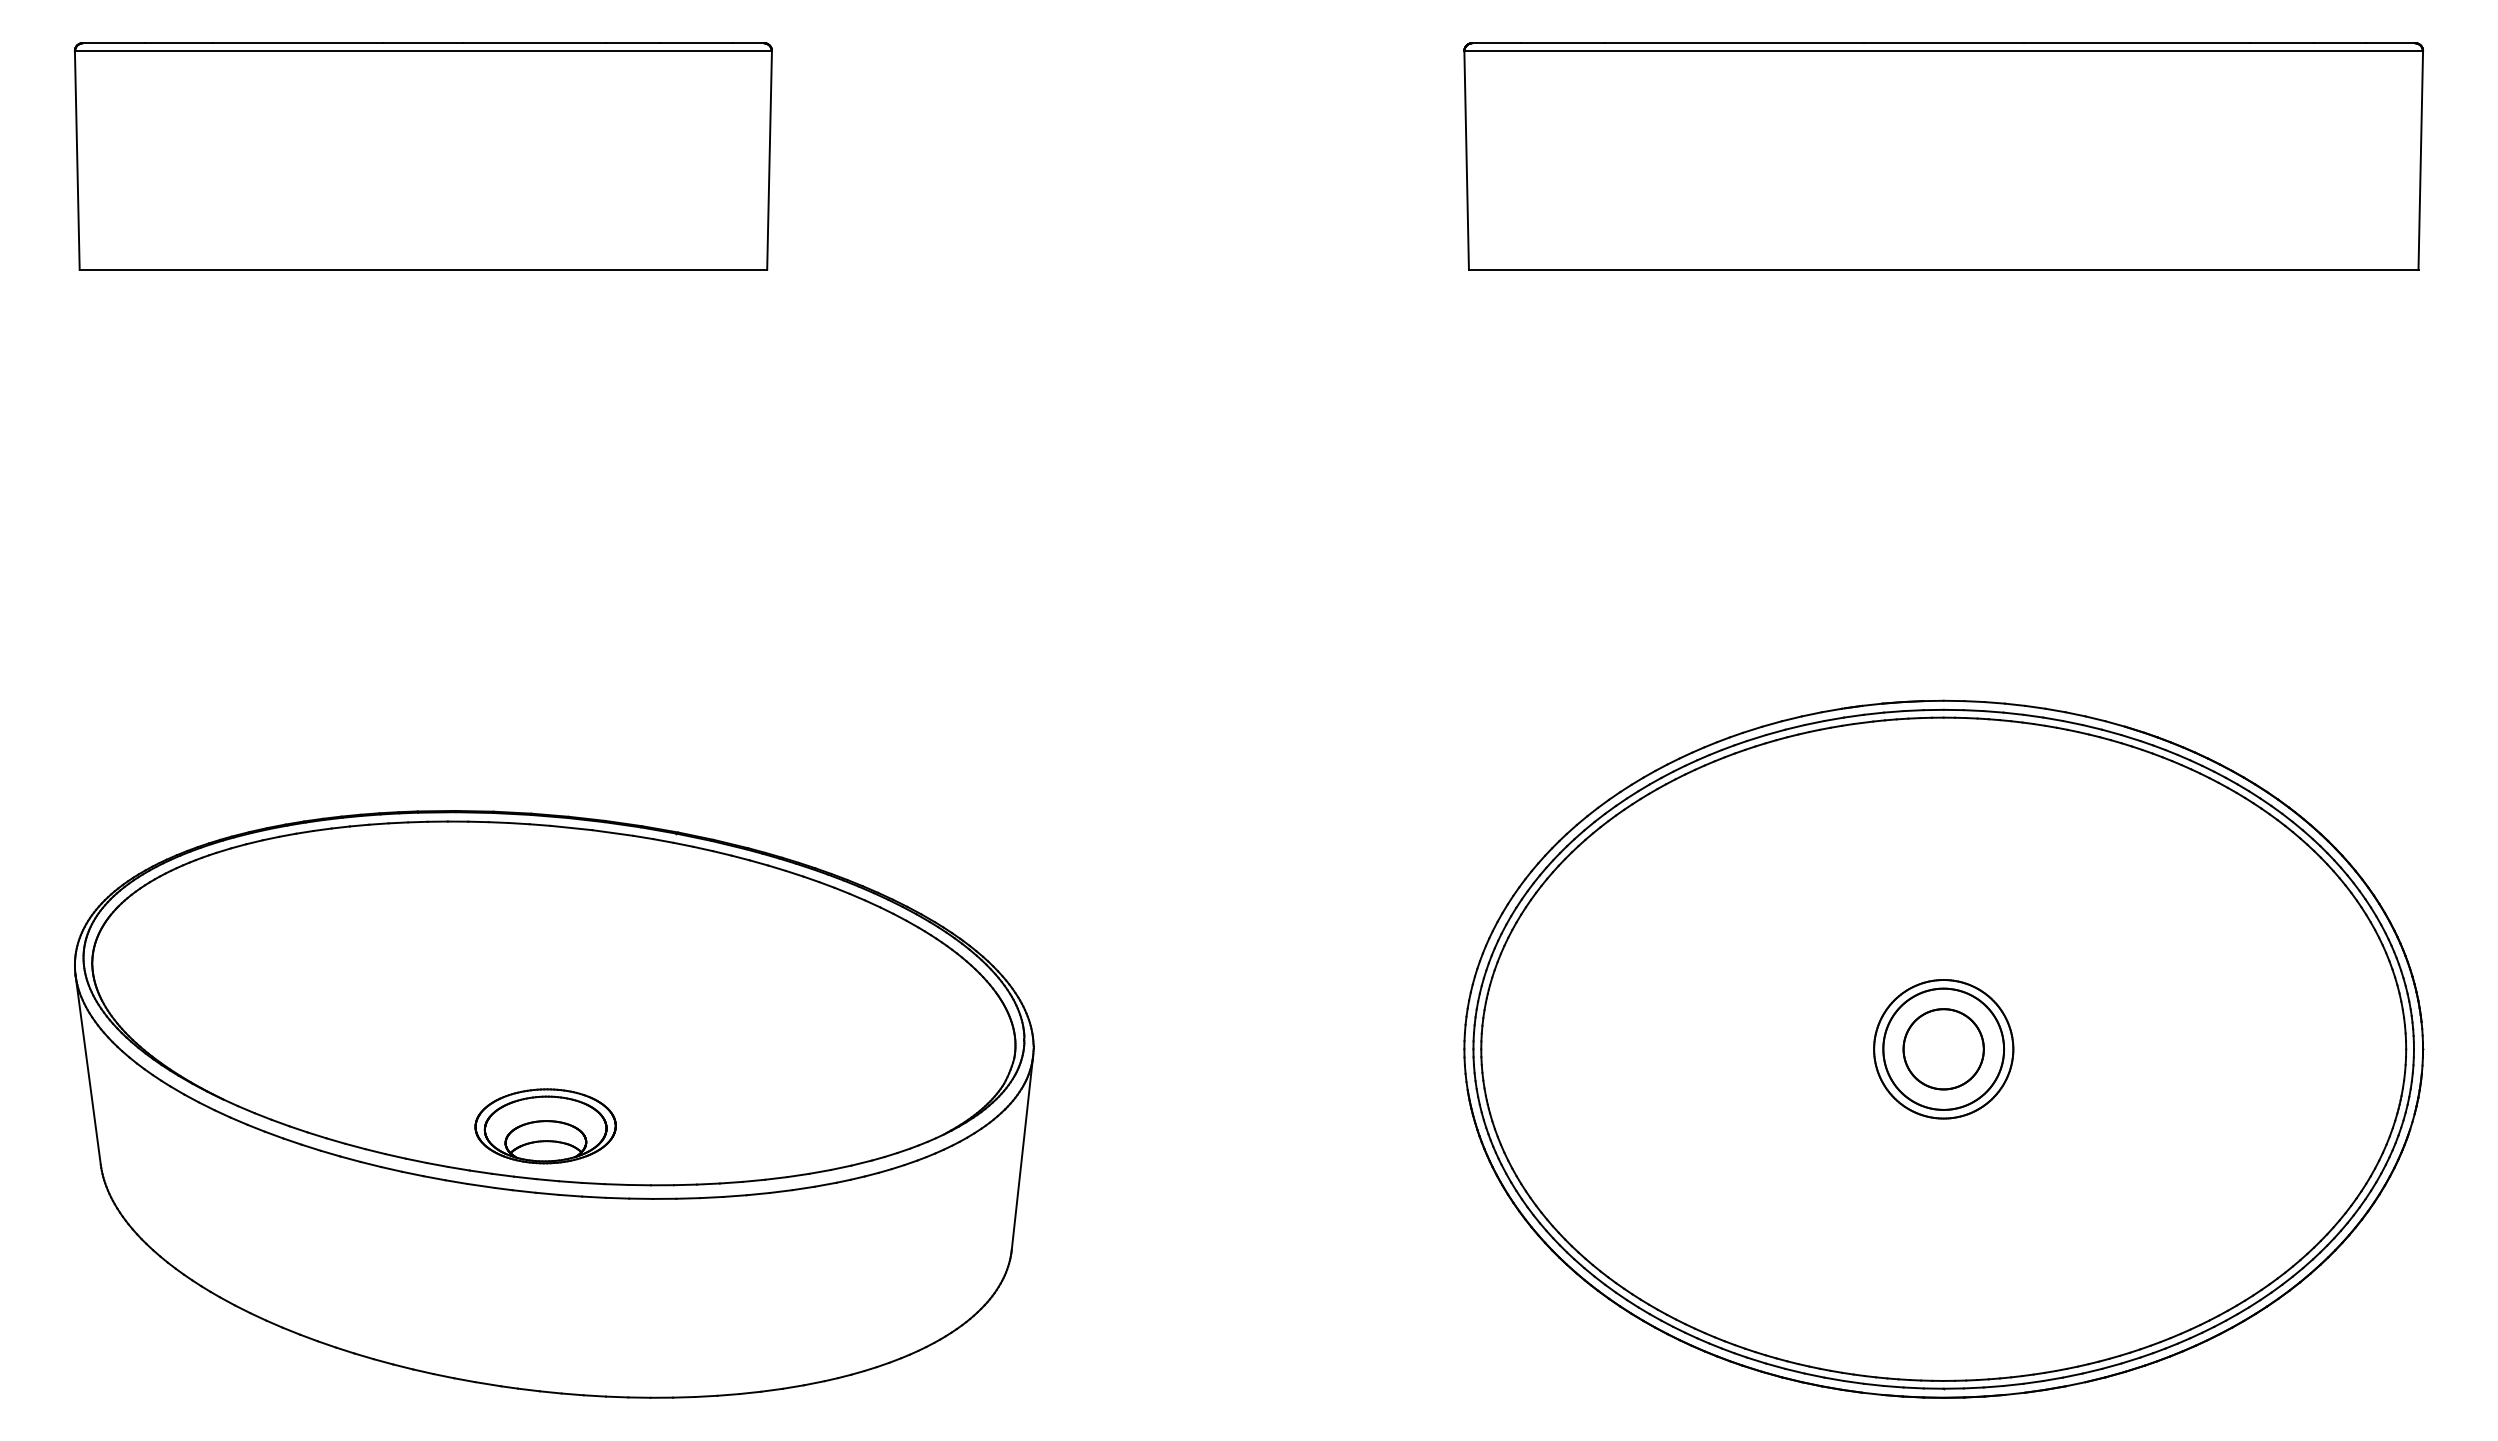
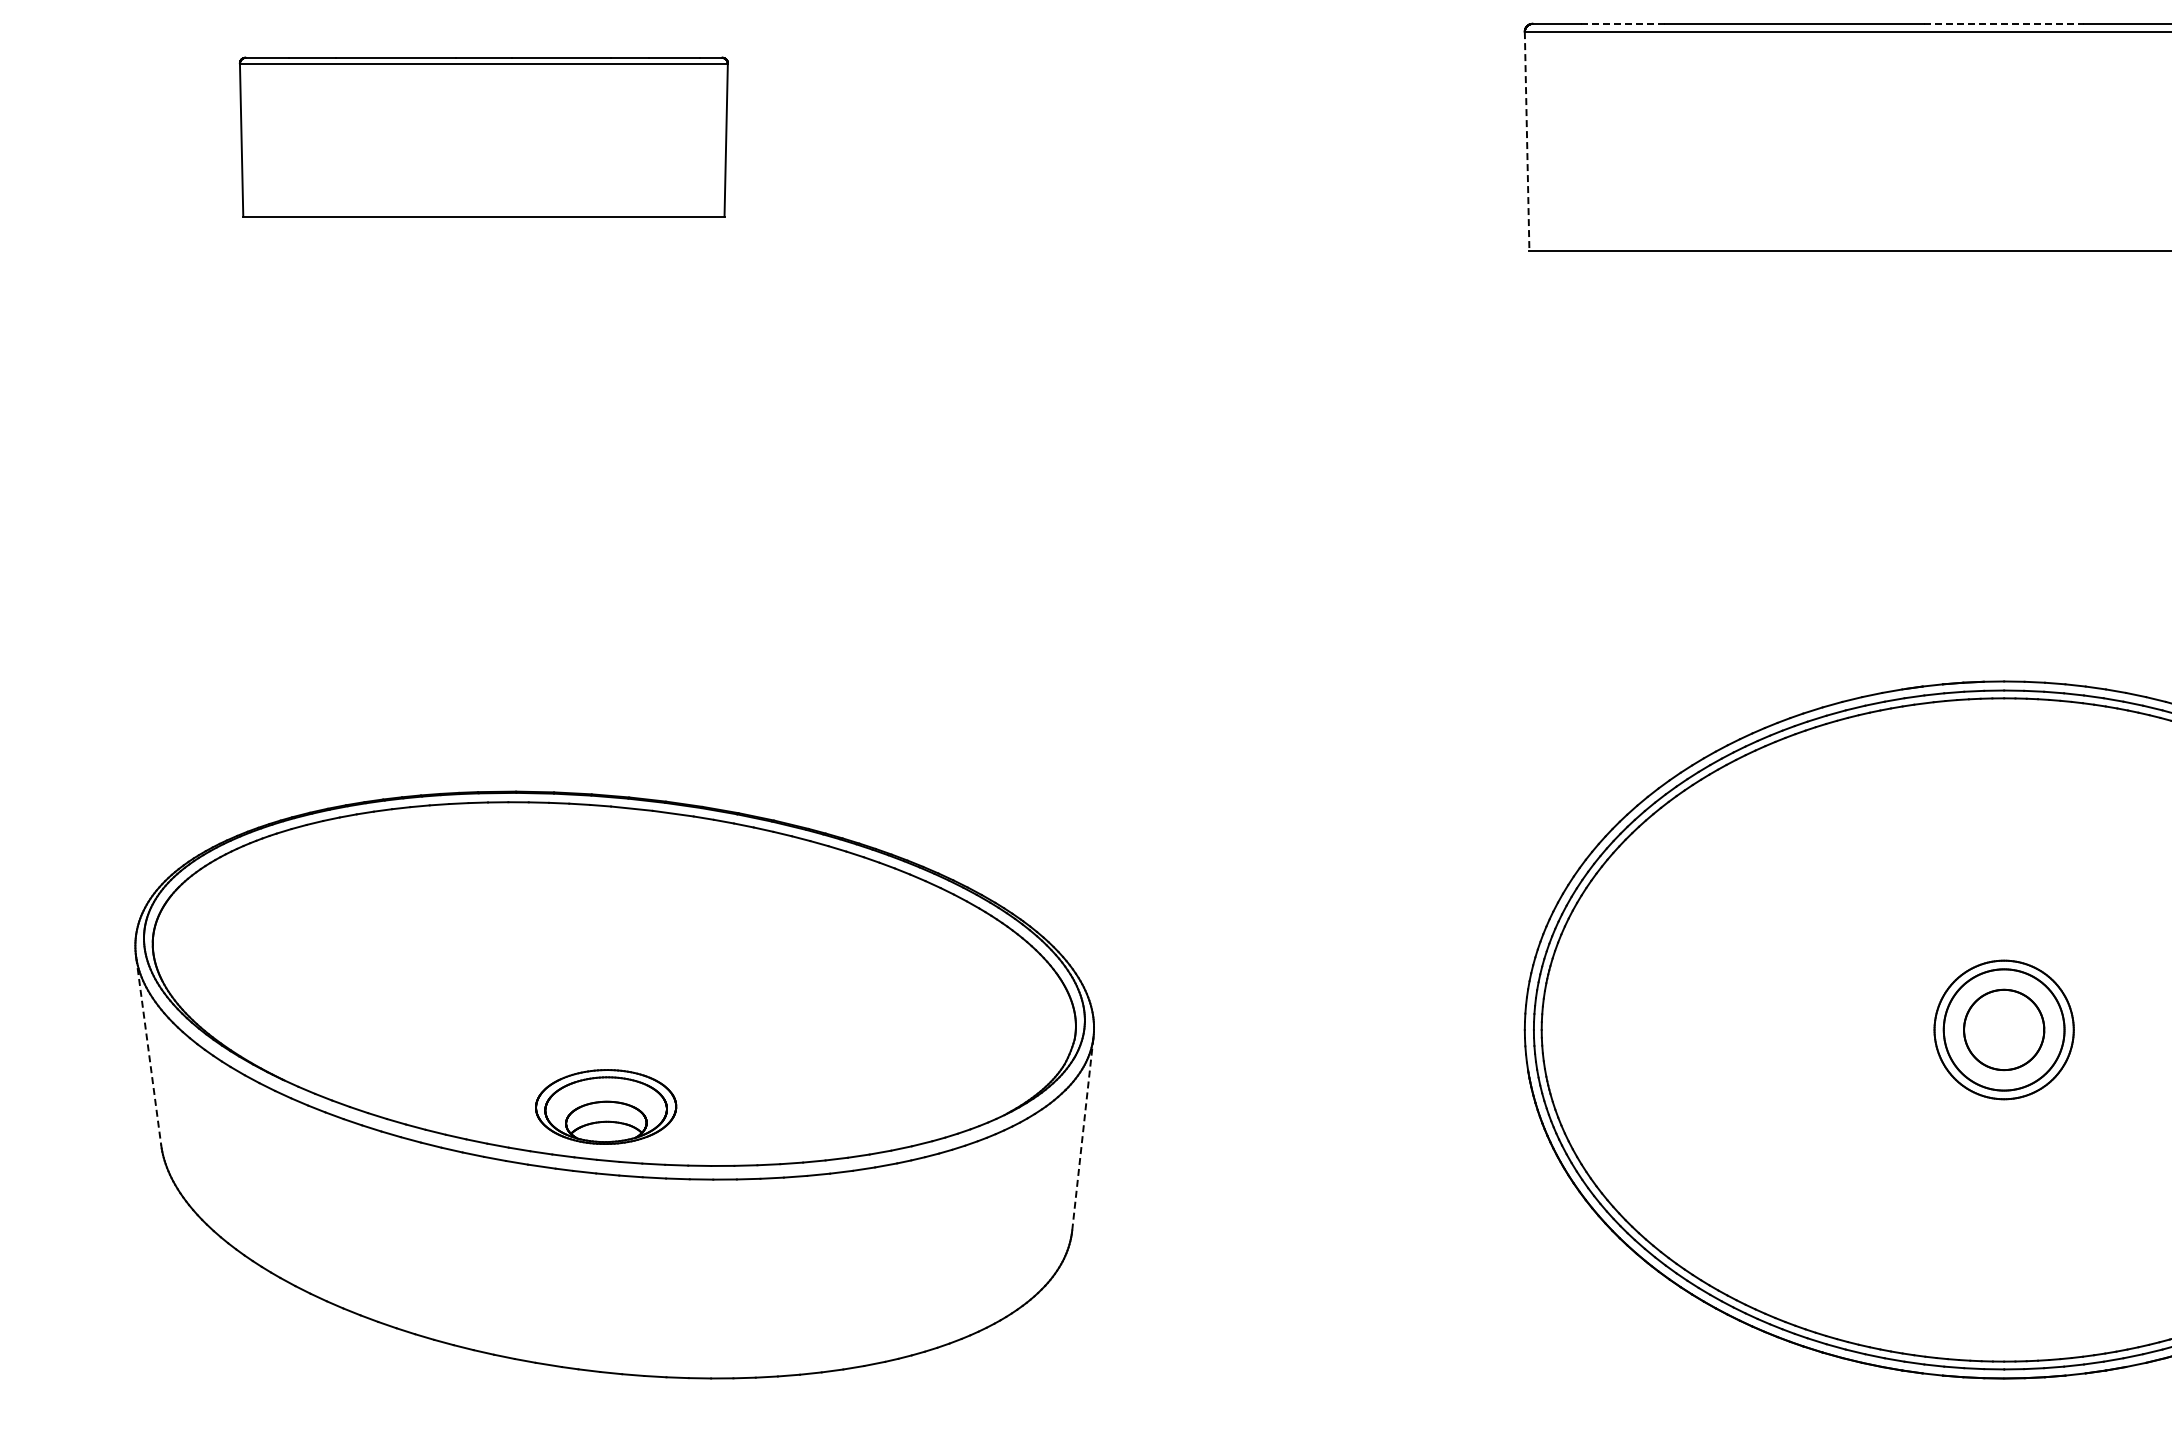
line: (1562, 43) -> (1622, 24), solid -> dashed
line: (1943, 43) -> (2003, 24), solid -> dashed
part: (423, 156) -> (483, 137), size x0.7
line: (1466, 161) -> (1526, 142), solid -> dashed
line: (88, 1070) -> (148, 1051), solid -> dashed
line: (1022, 1152) -> (1082, 1133), solid -> dashed

